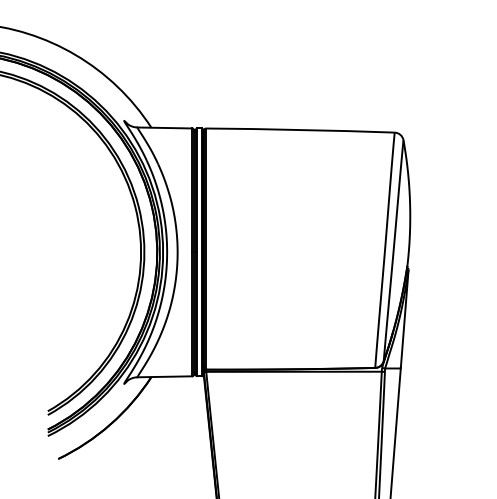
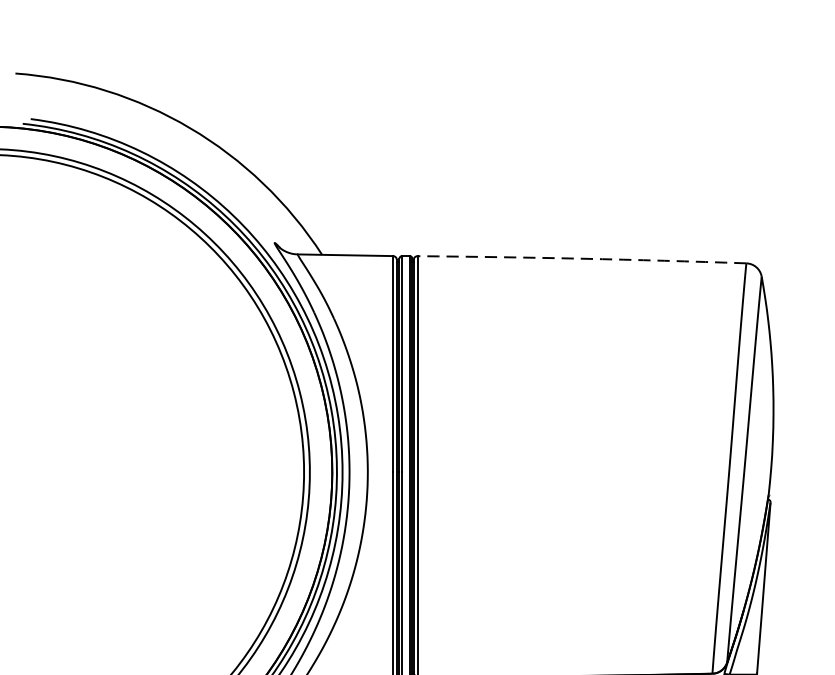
arc: (300, 129) -> (582, 257), solid -> dashed

